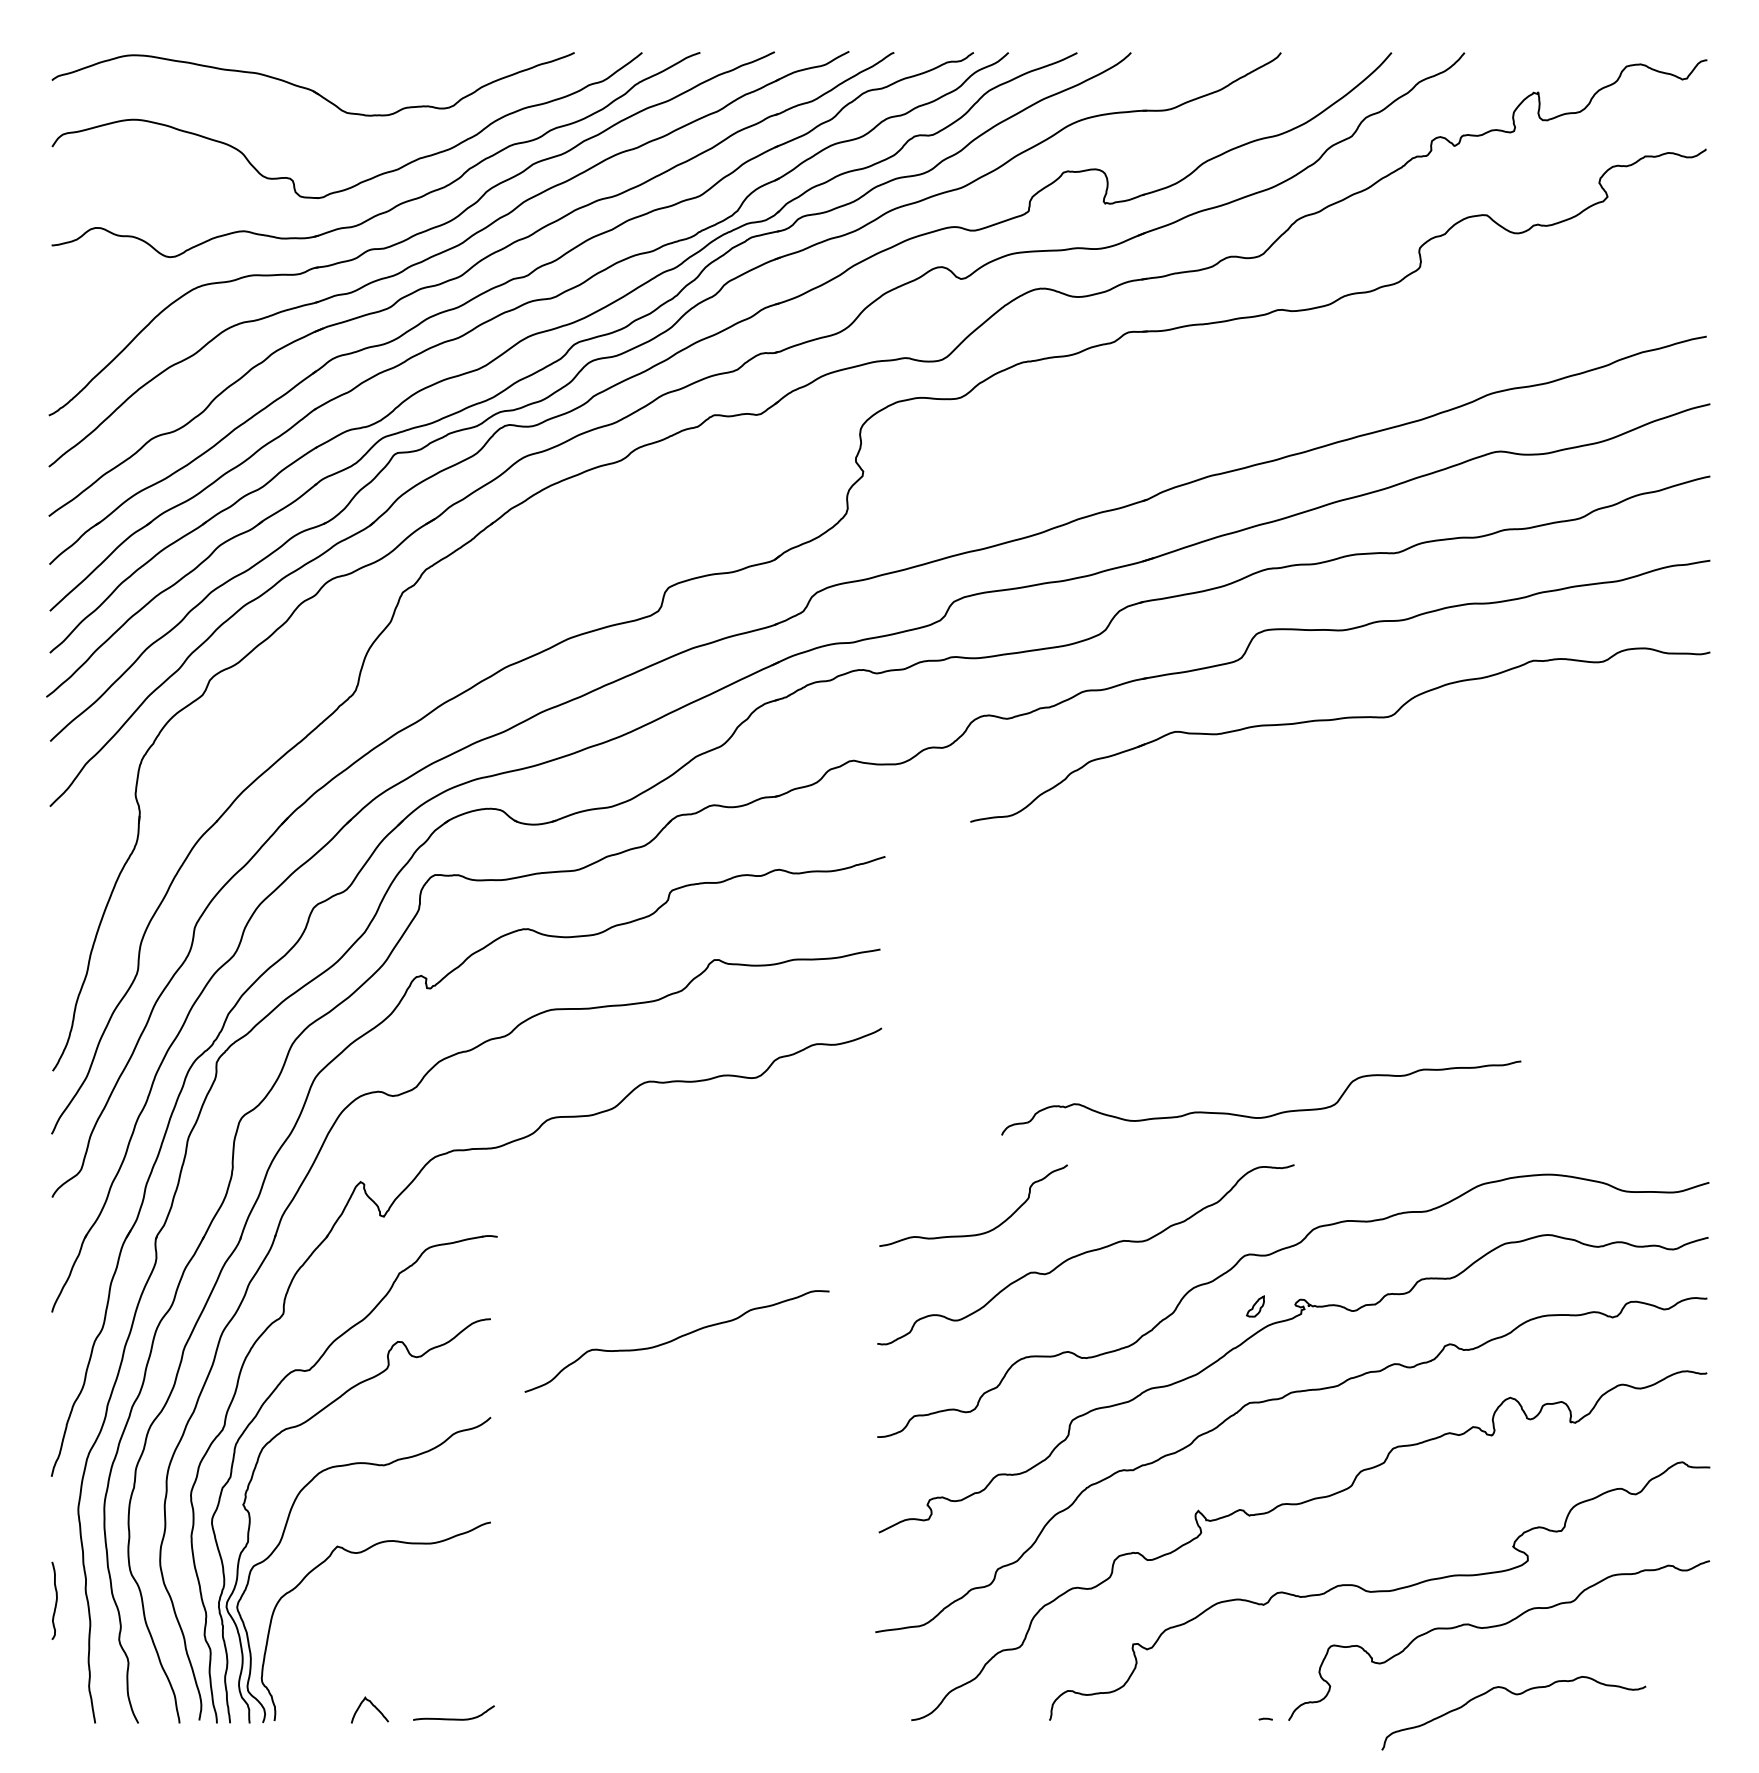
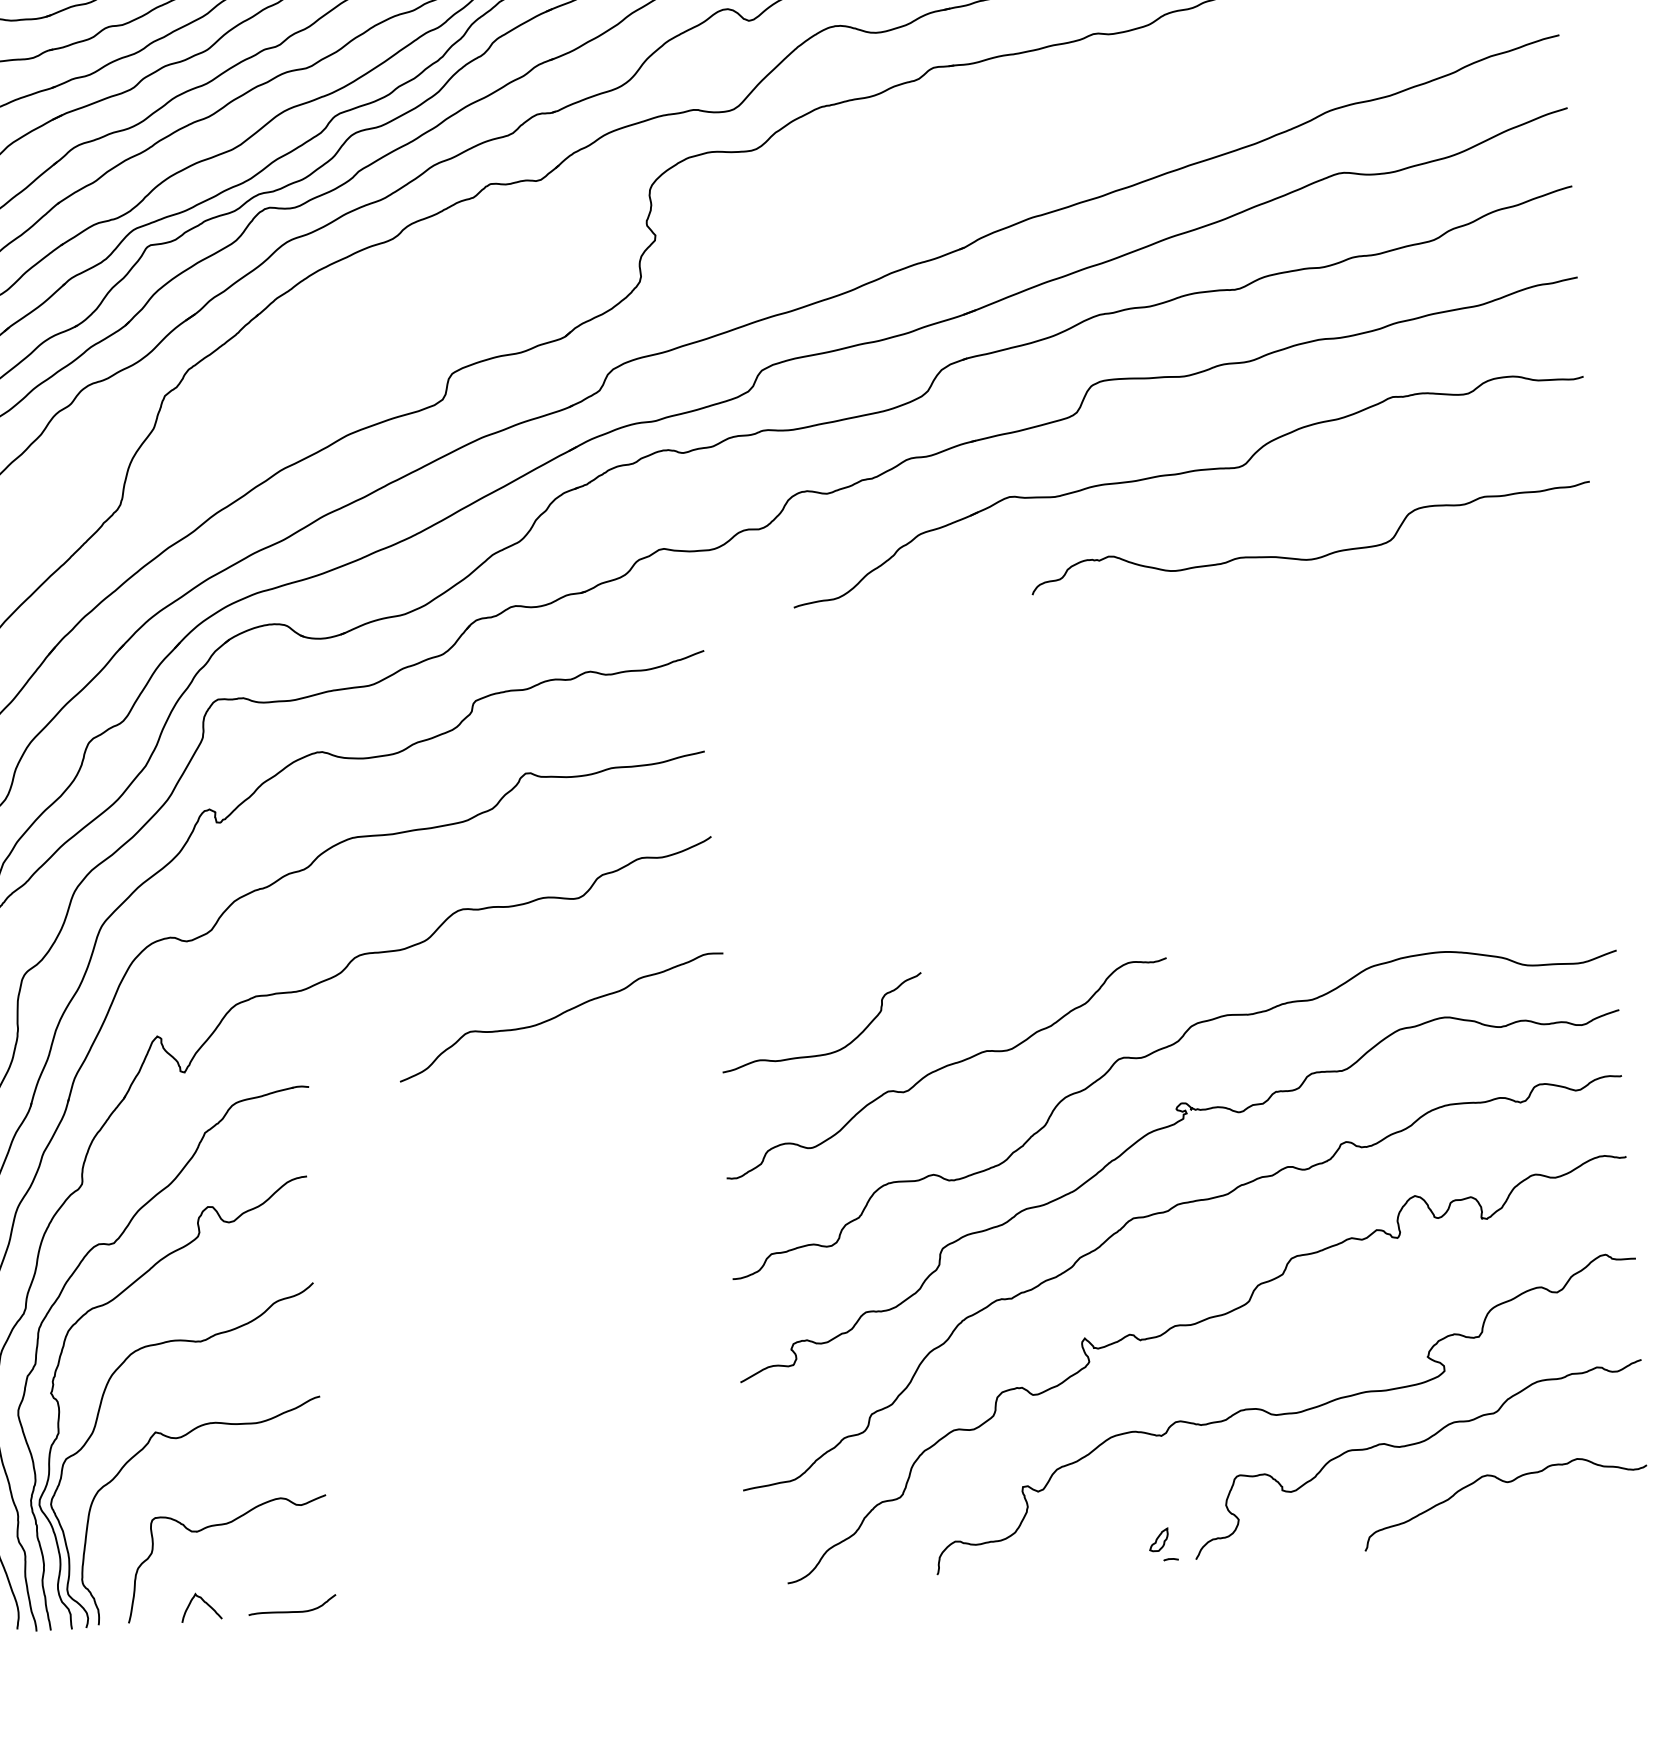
curve: (1261, 1116) -> (1312, 557), moved
part: (1255, 1306) -> (1158, 1539), moved
curve: (675, 1340) -> (559, 1016), moved
curve: (390, 1636) -> (218, 1526), added
curve: (1515, 1695) -> (1506, 1483), moved

